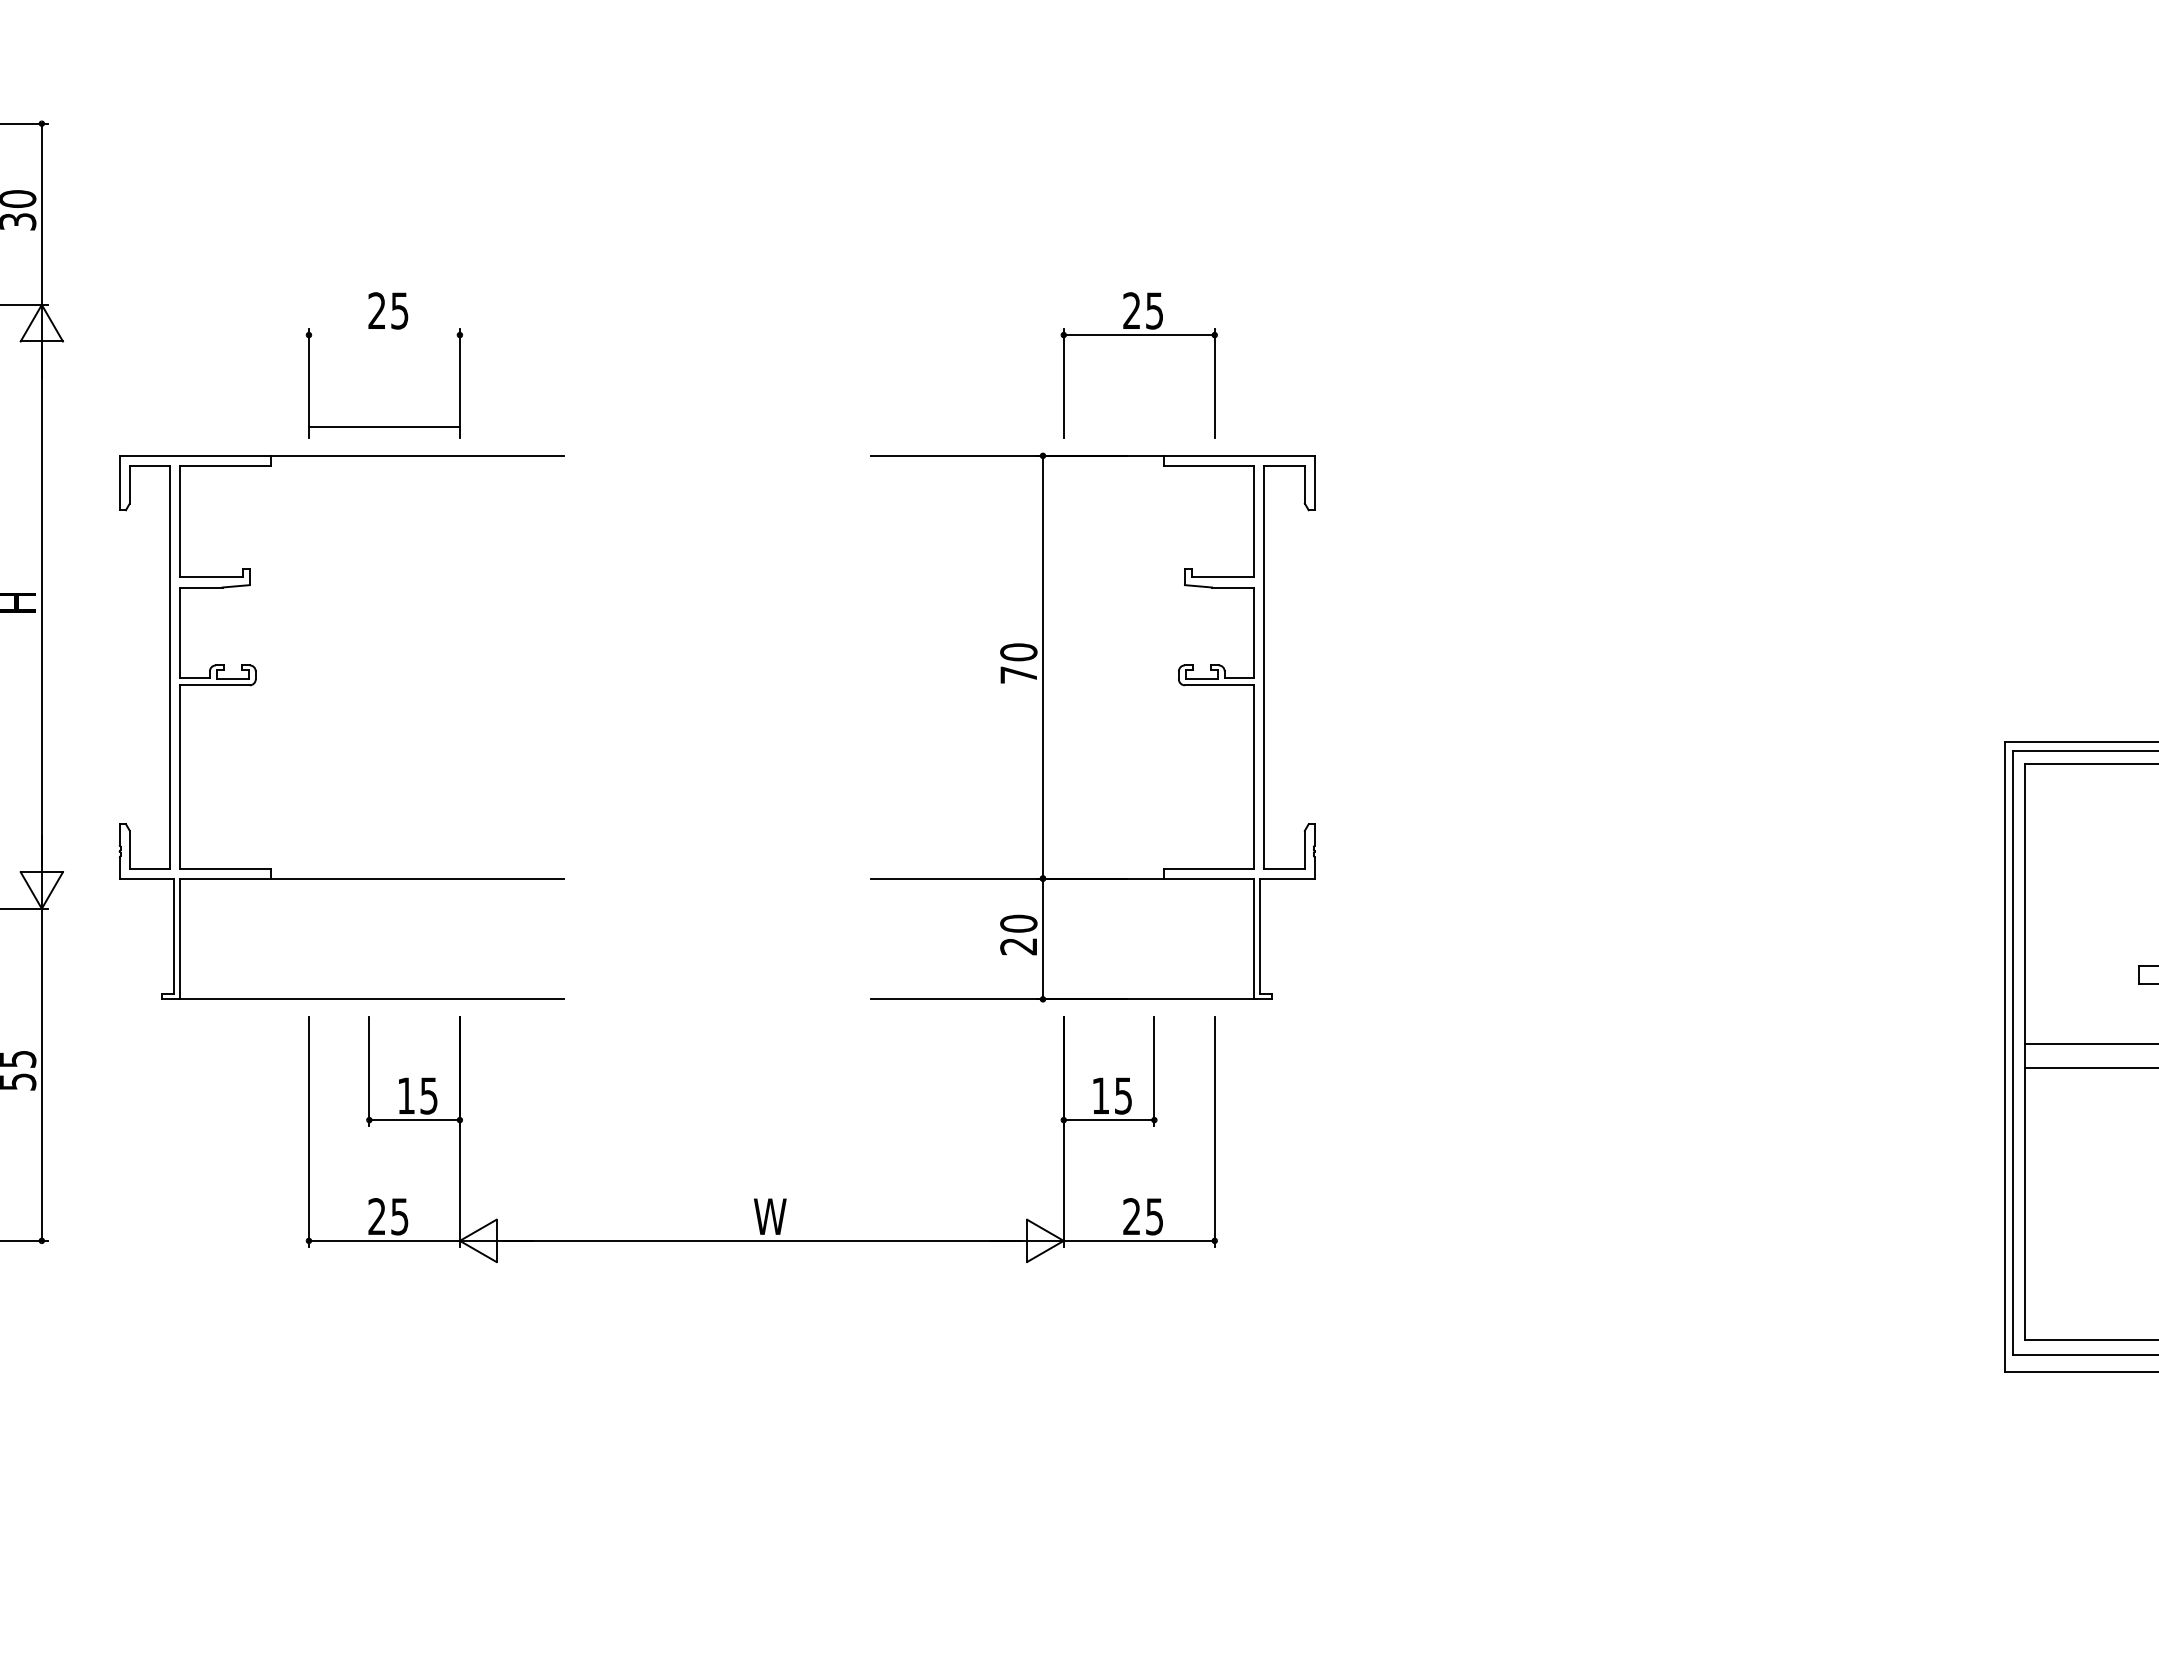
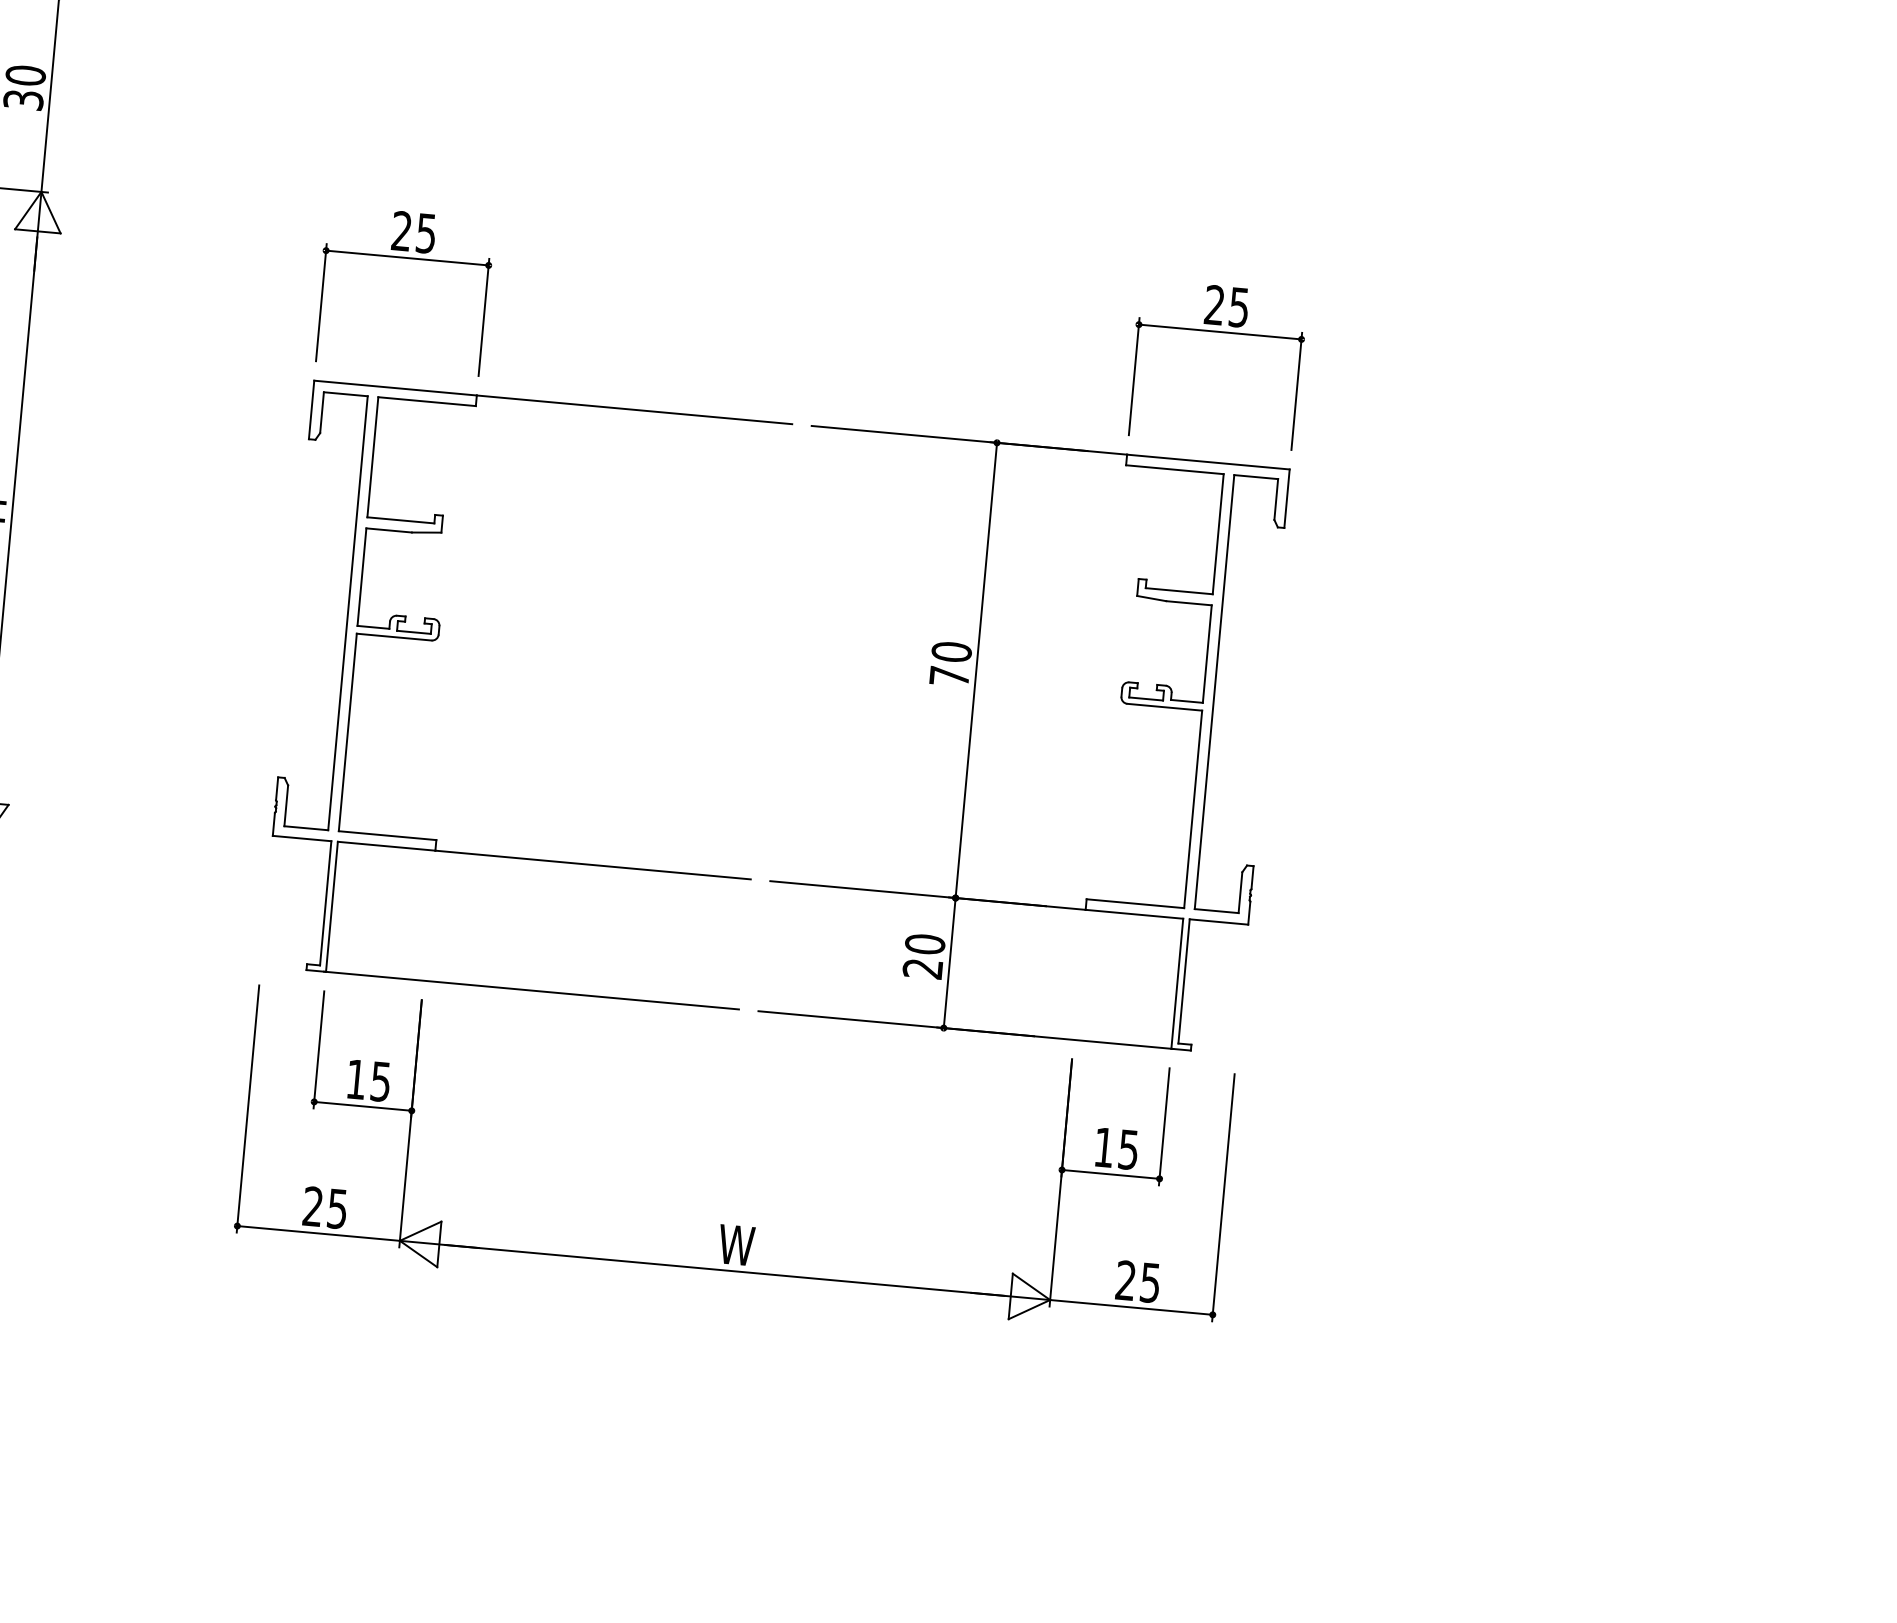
line: (383, 427) -> (406, 258), moved
part: (255, 683) -> (437, 639), moved
part: (1092, 727) -> (1023, 740), moved

